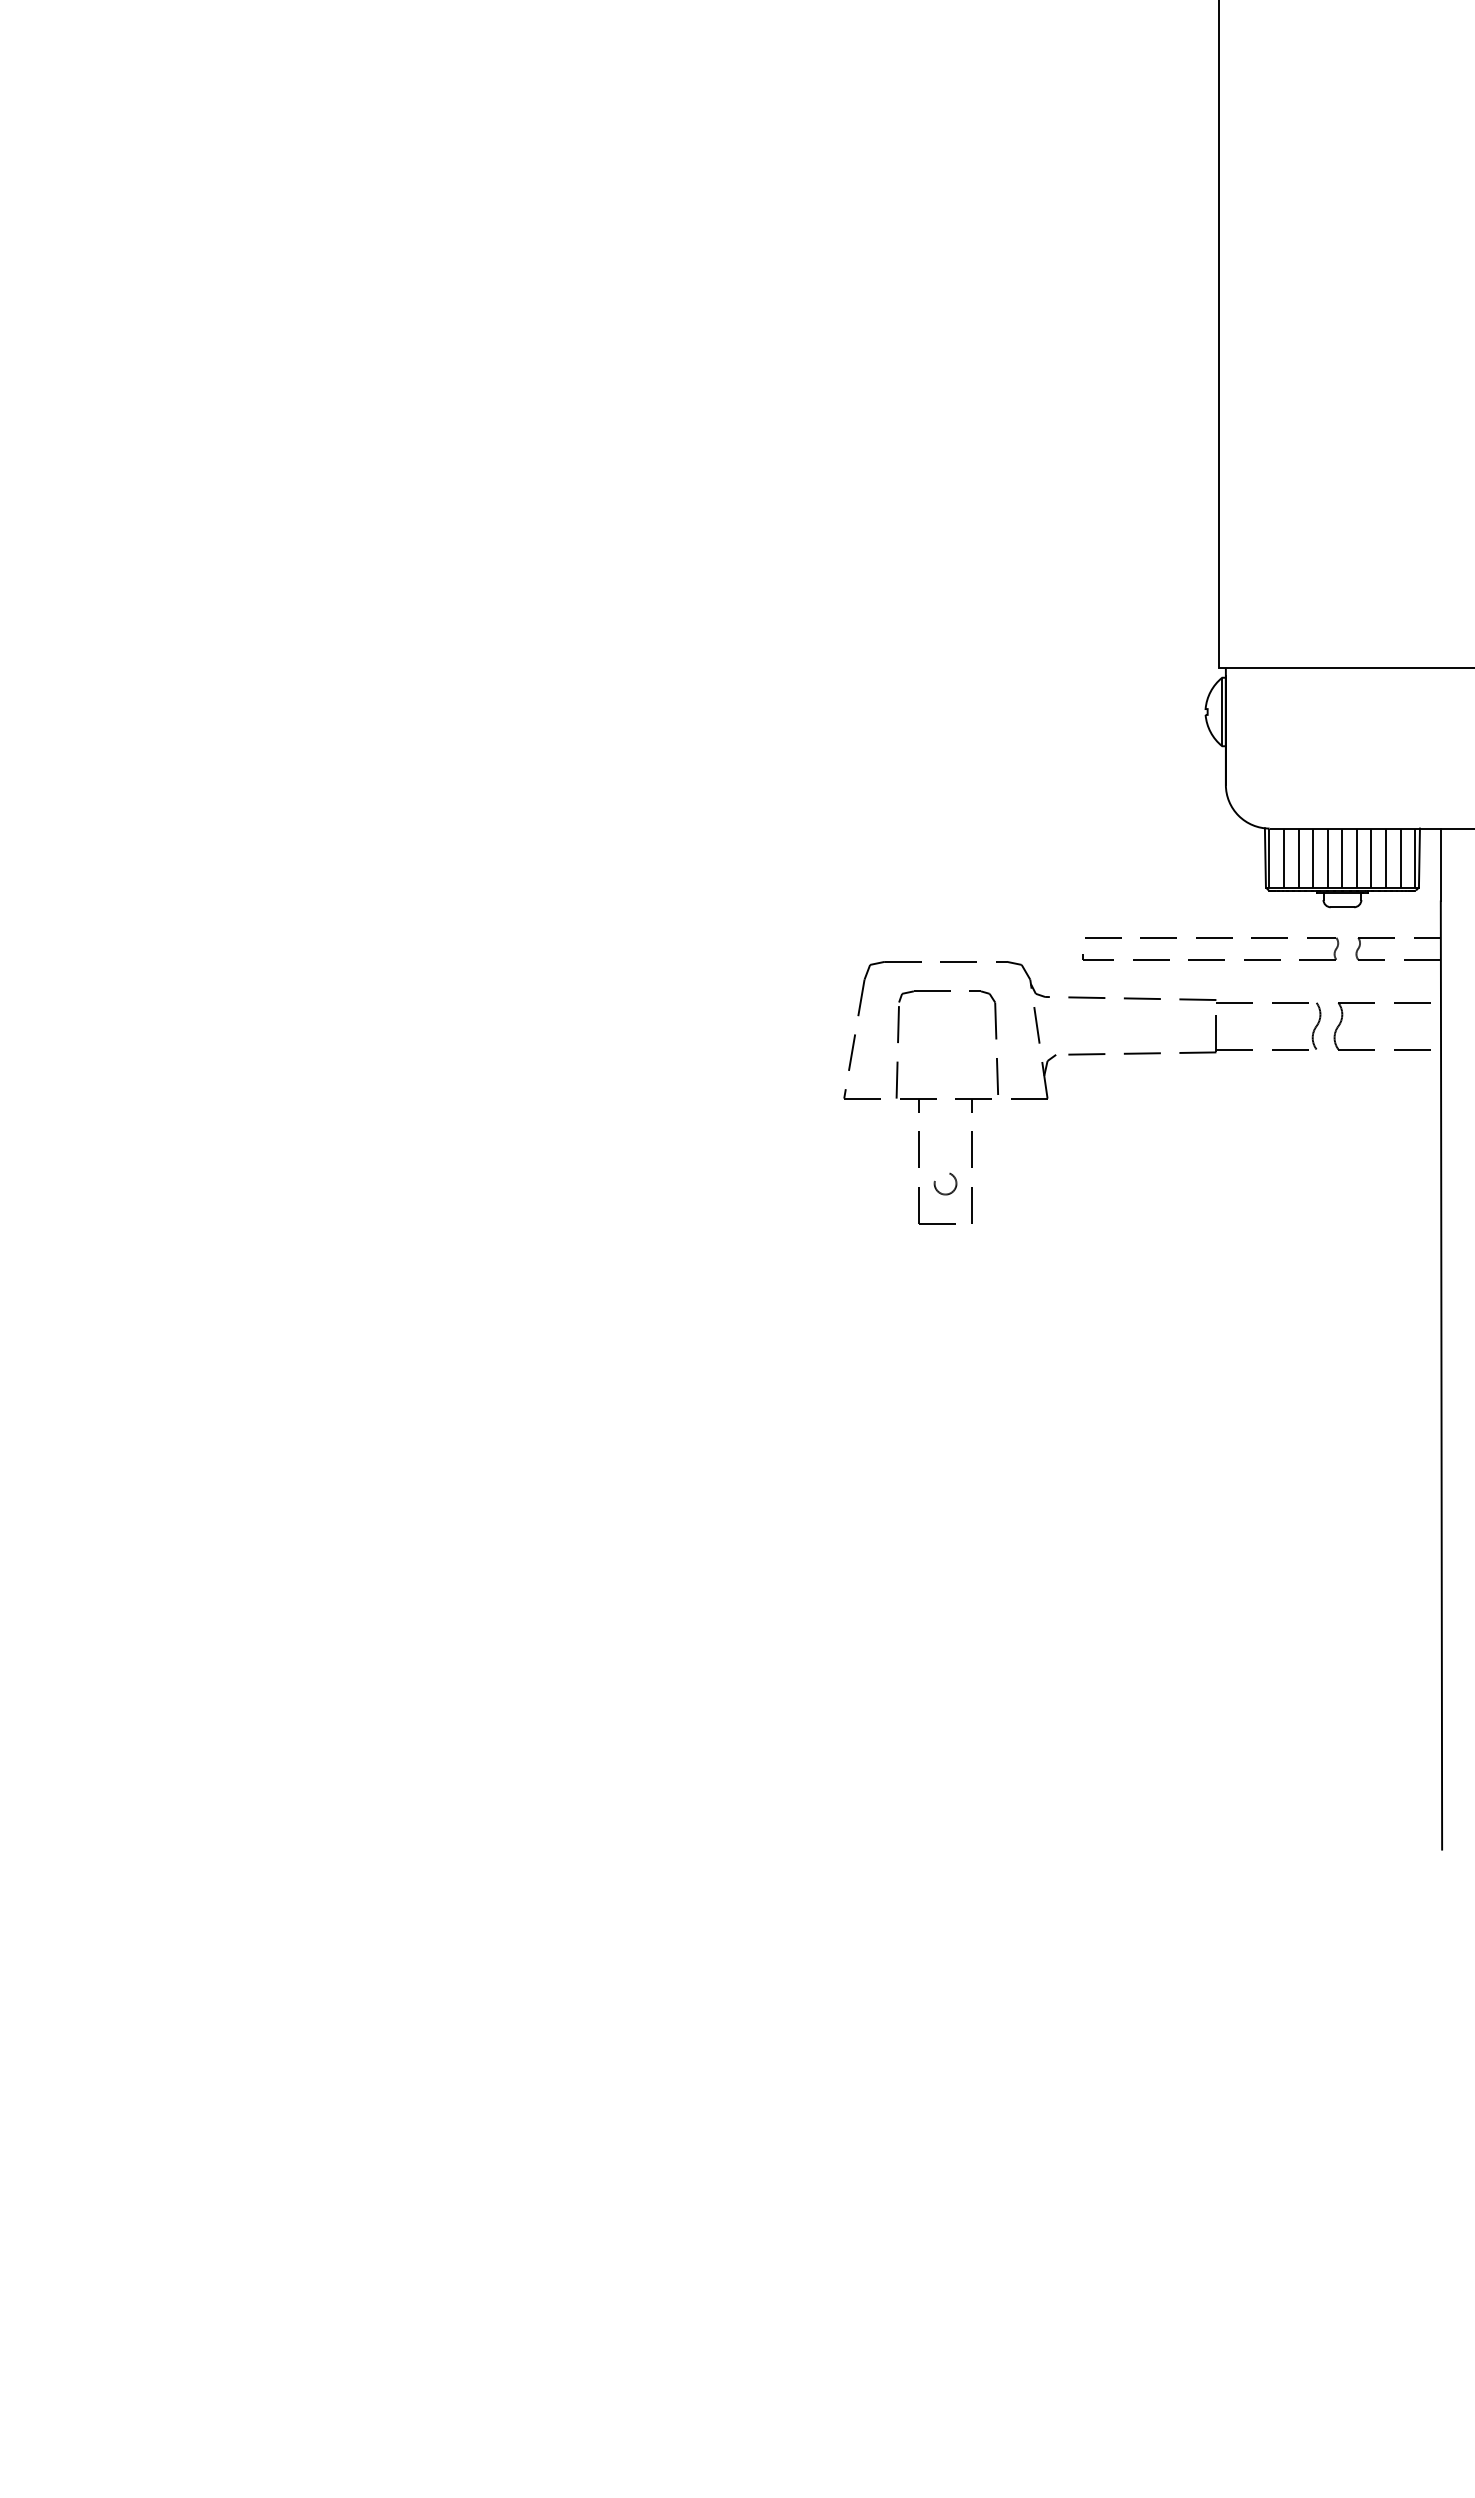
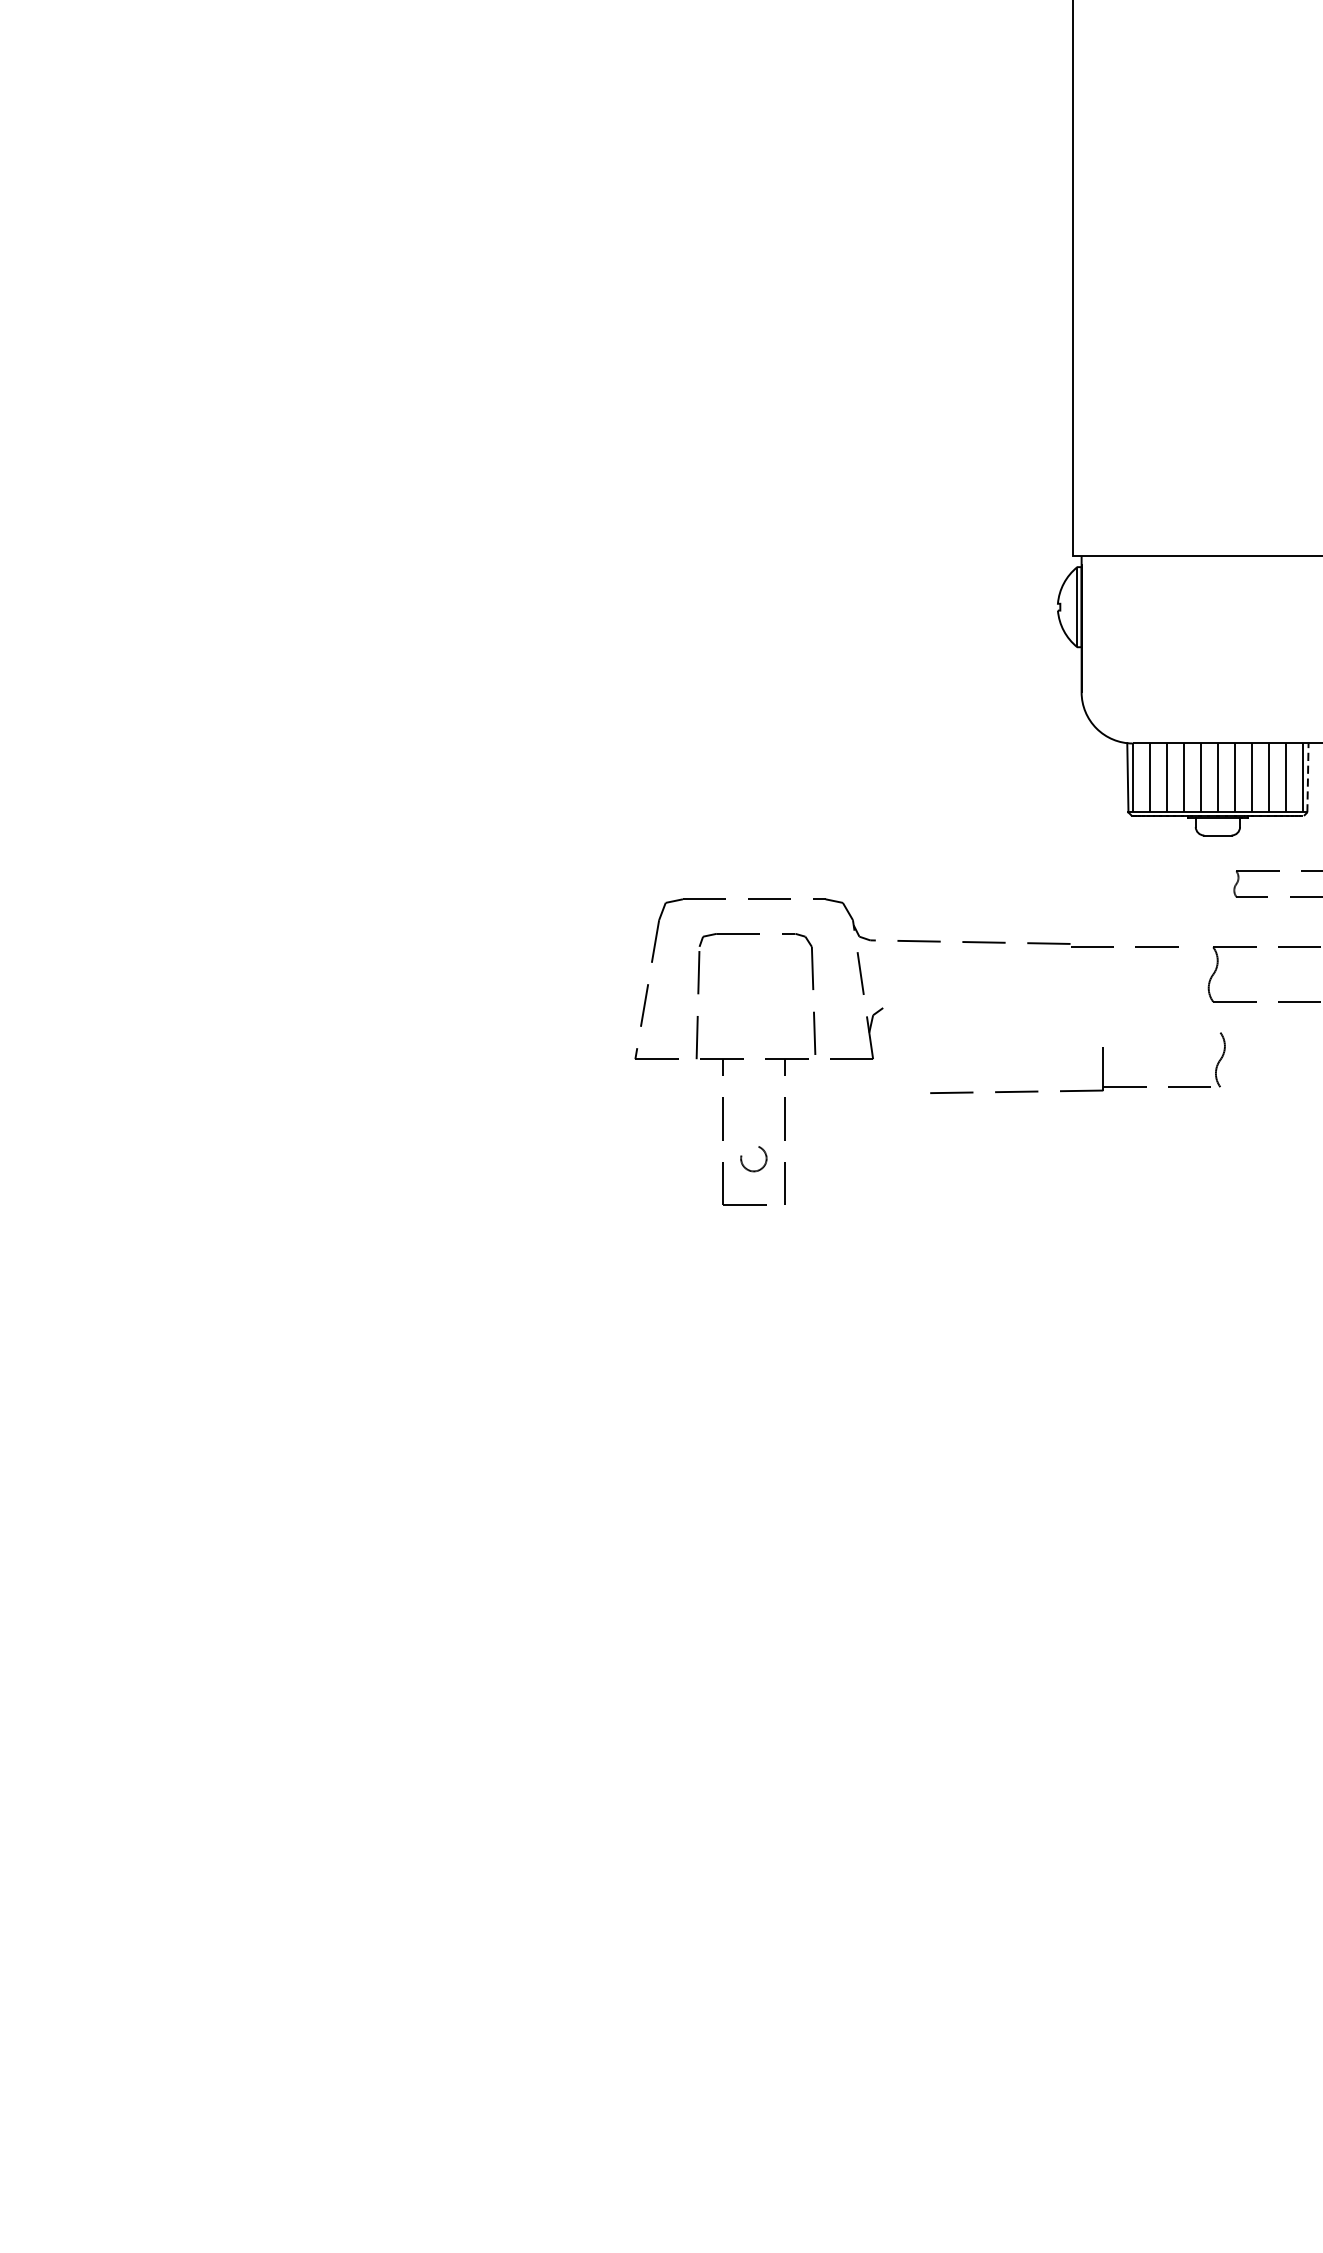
line: (1419, 857) -> (1308, 777), solid -> dashed
part: (1210, 938) -> (1063, 872), removed
part: (1215, 1028) -> (1102, 1062), moved

